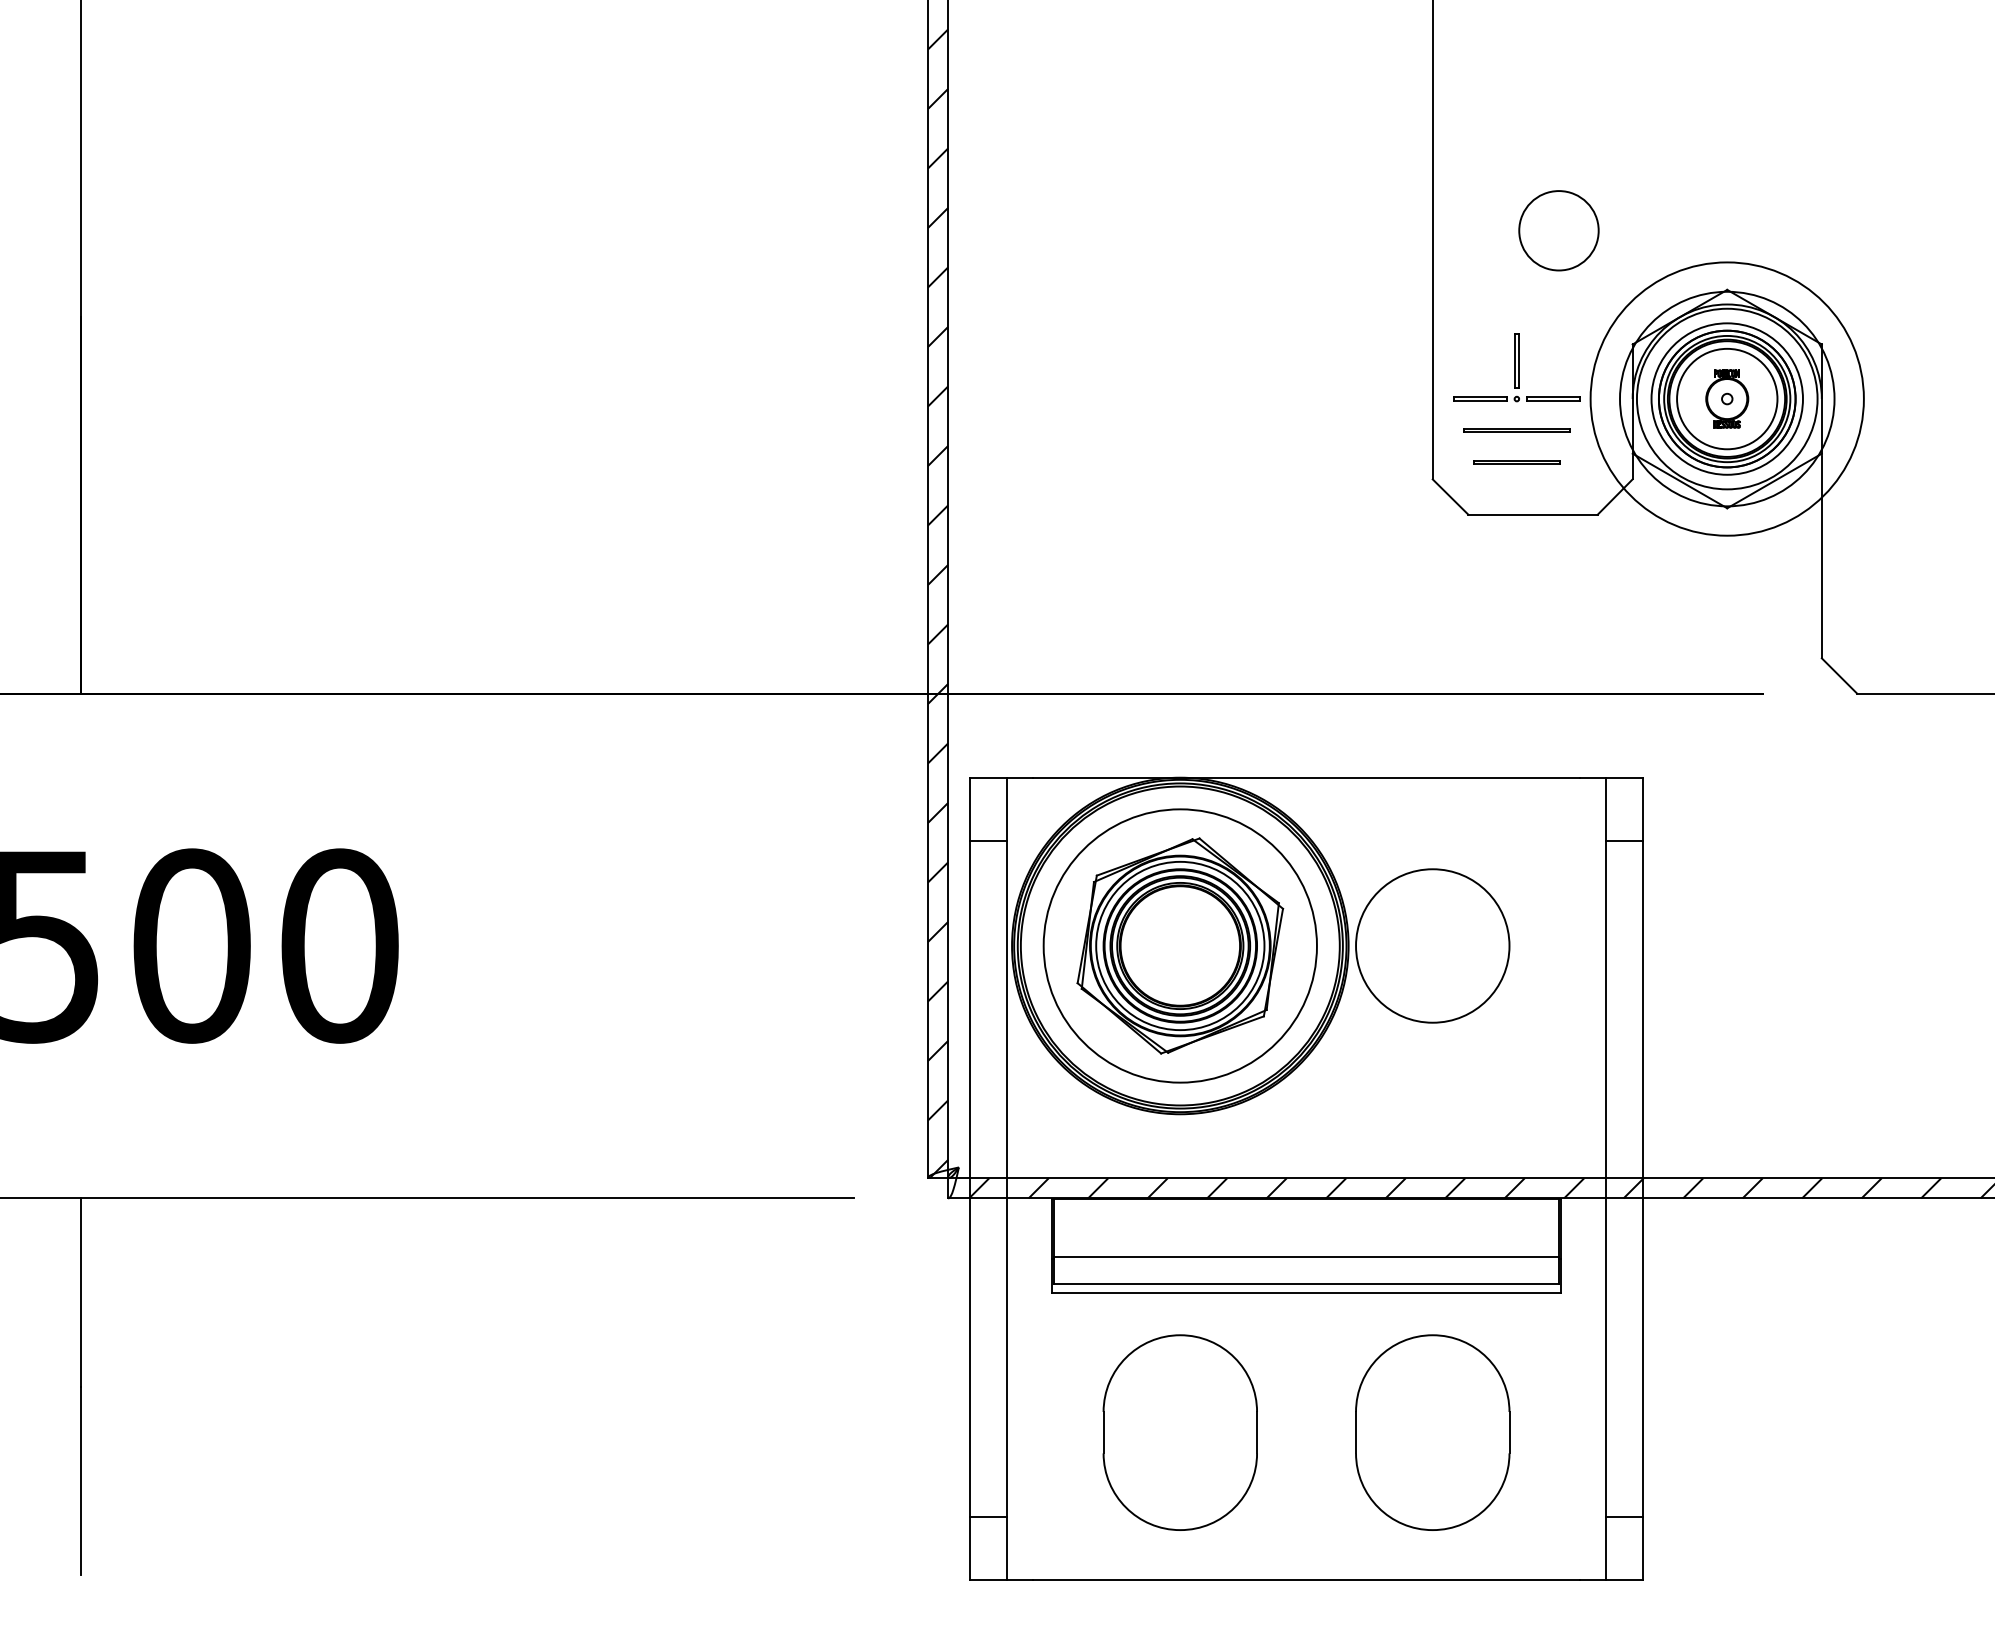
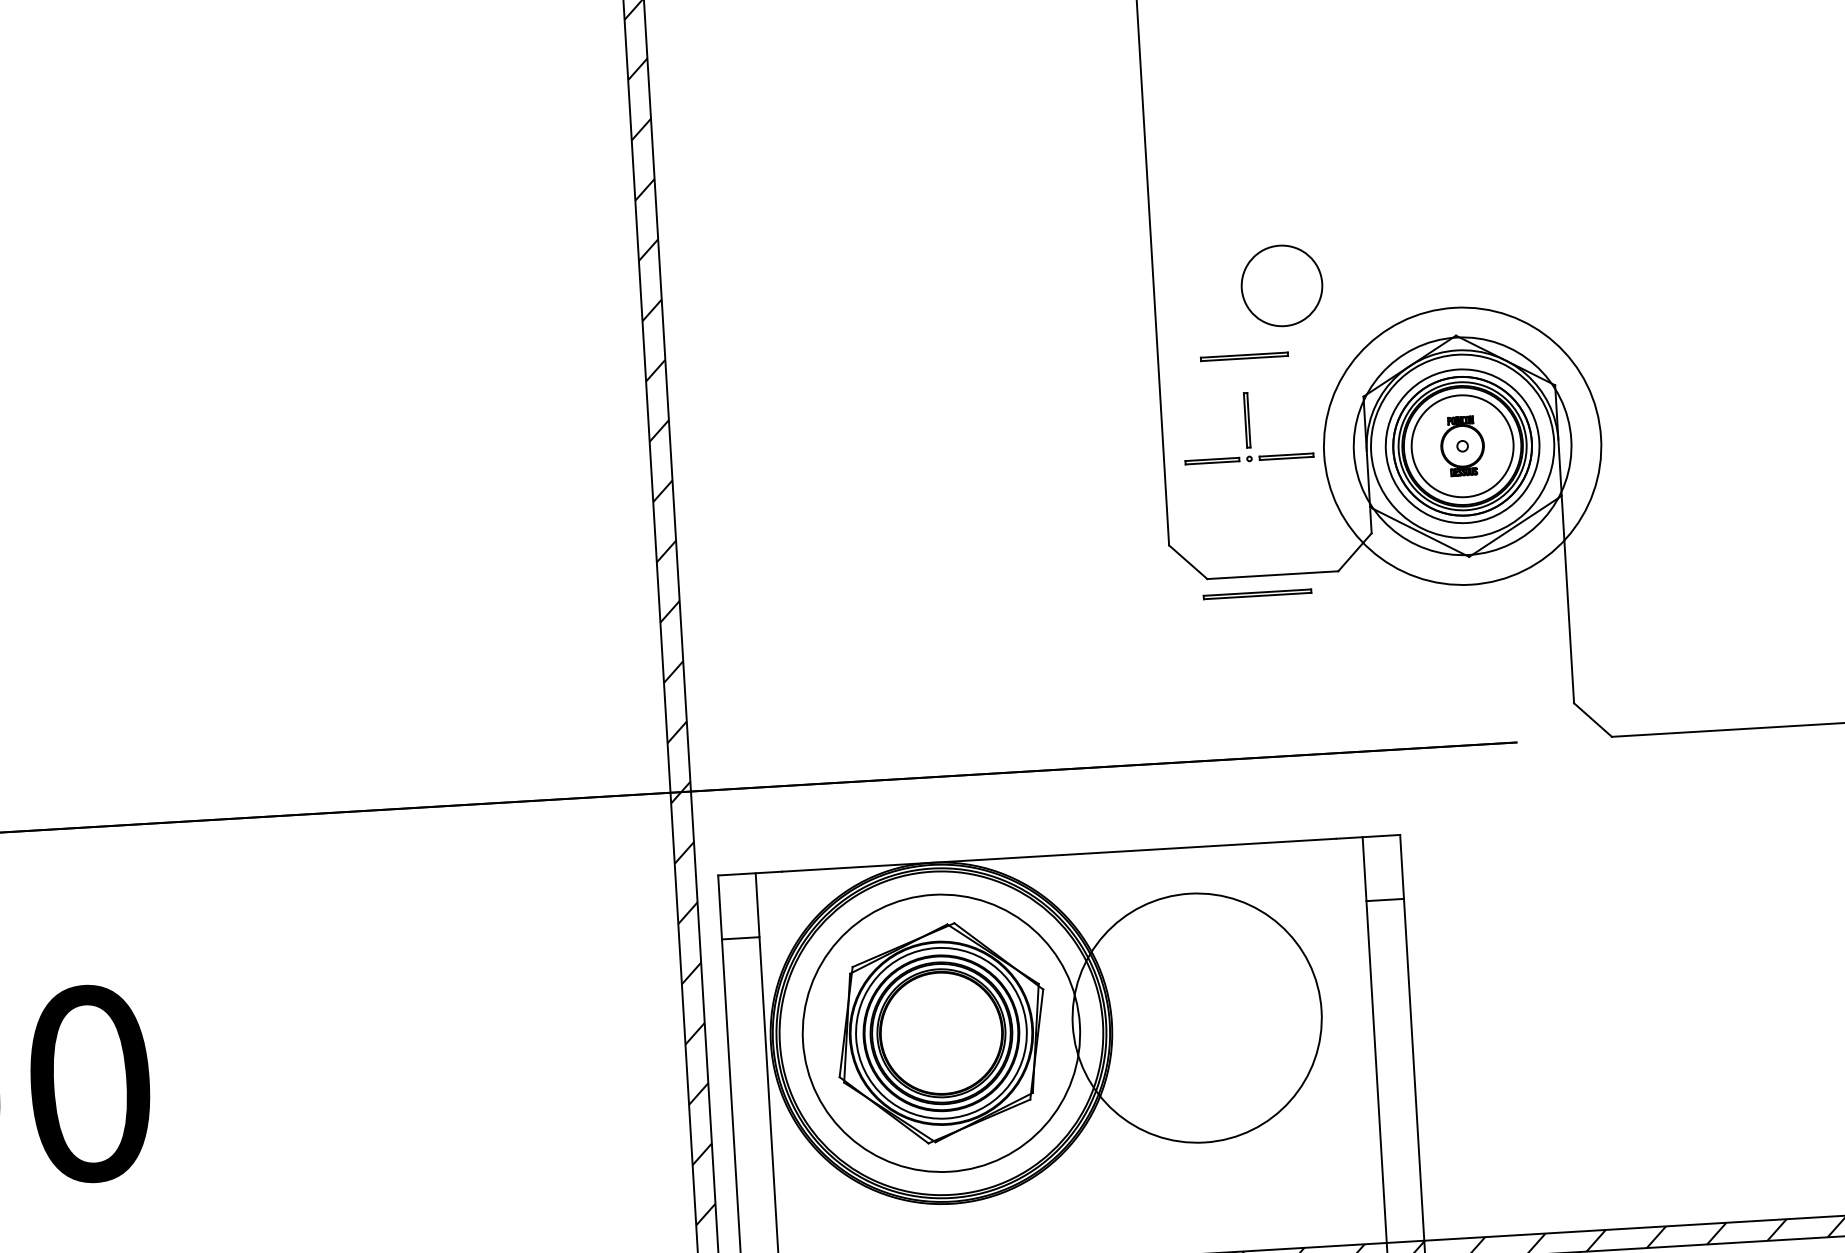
line: (1516, 429) -> (1257, 593), moved
line: (1516, 461) -> (1244, 356), moved
circle: (1432, 945) -> (1196, 1017), size x1.6

